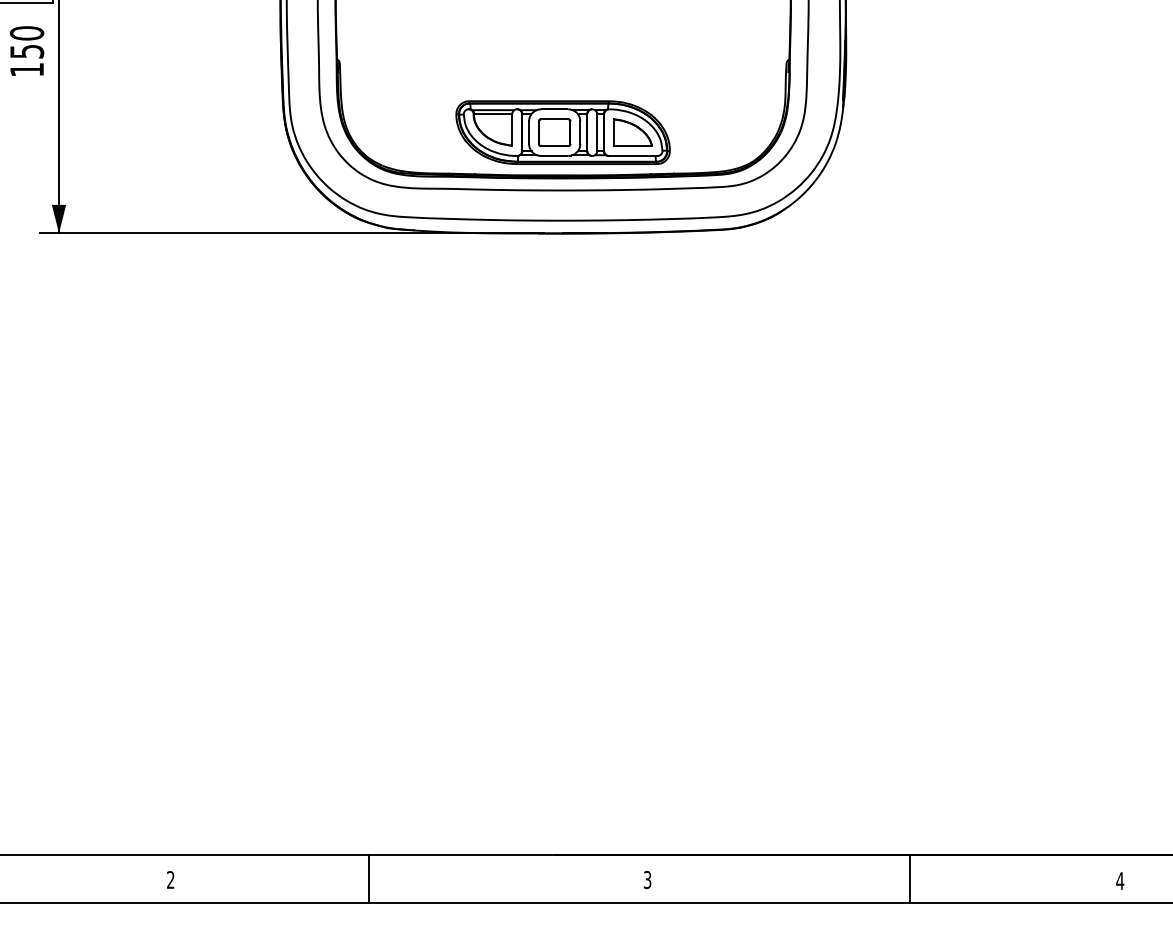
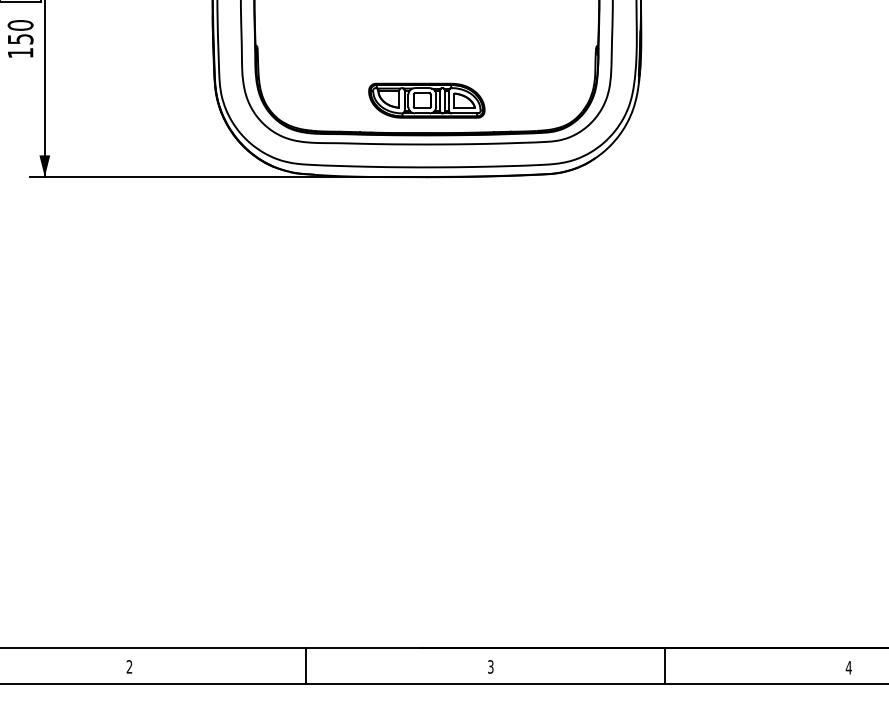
part: (563, 132) -> (427, 100), size x0.71
line: (369, 878) -> (305, 665), moved
line: (909, 878) -> (664, 665), moved

